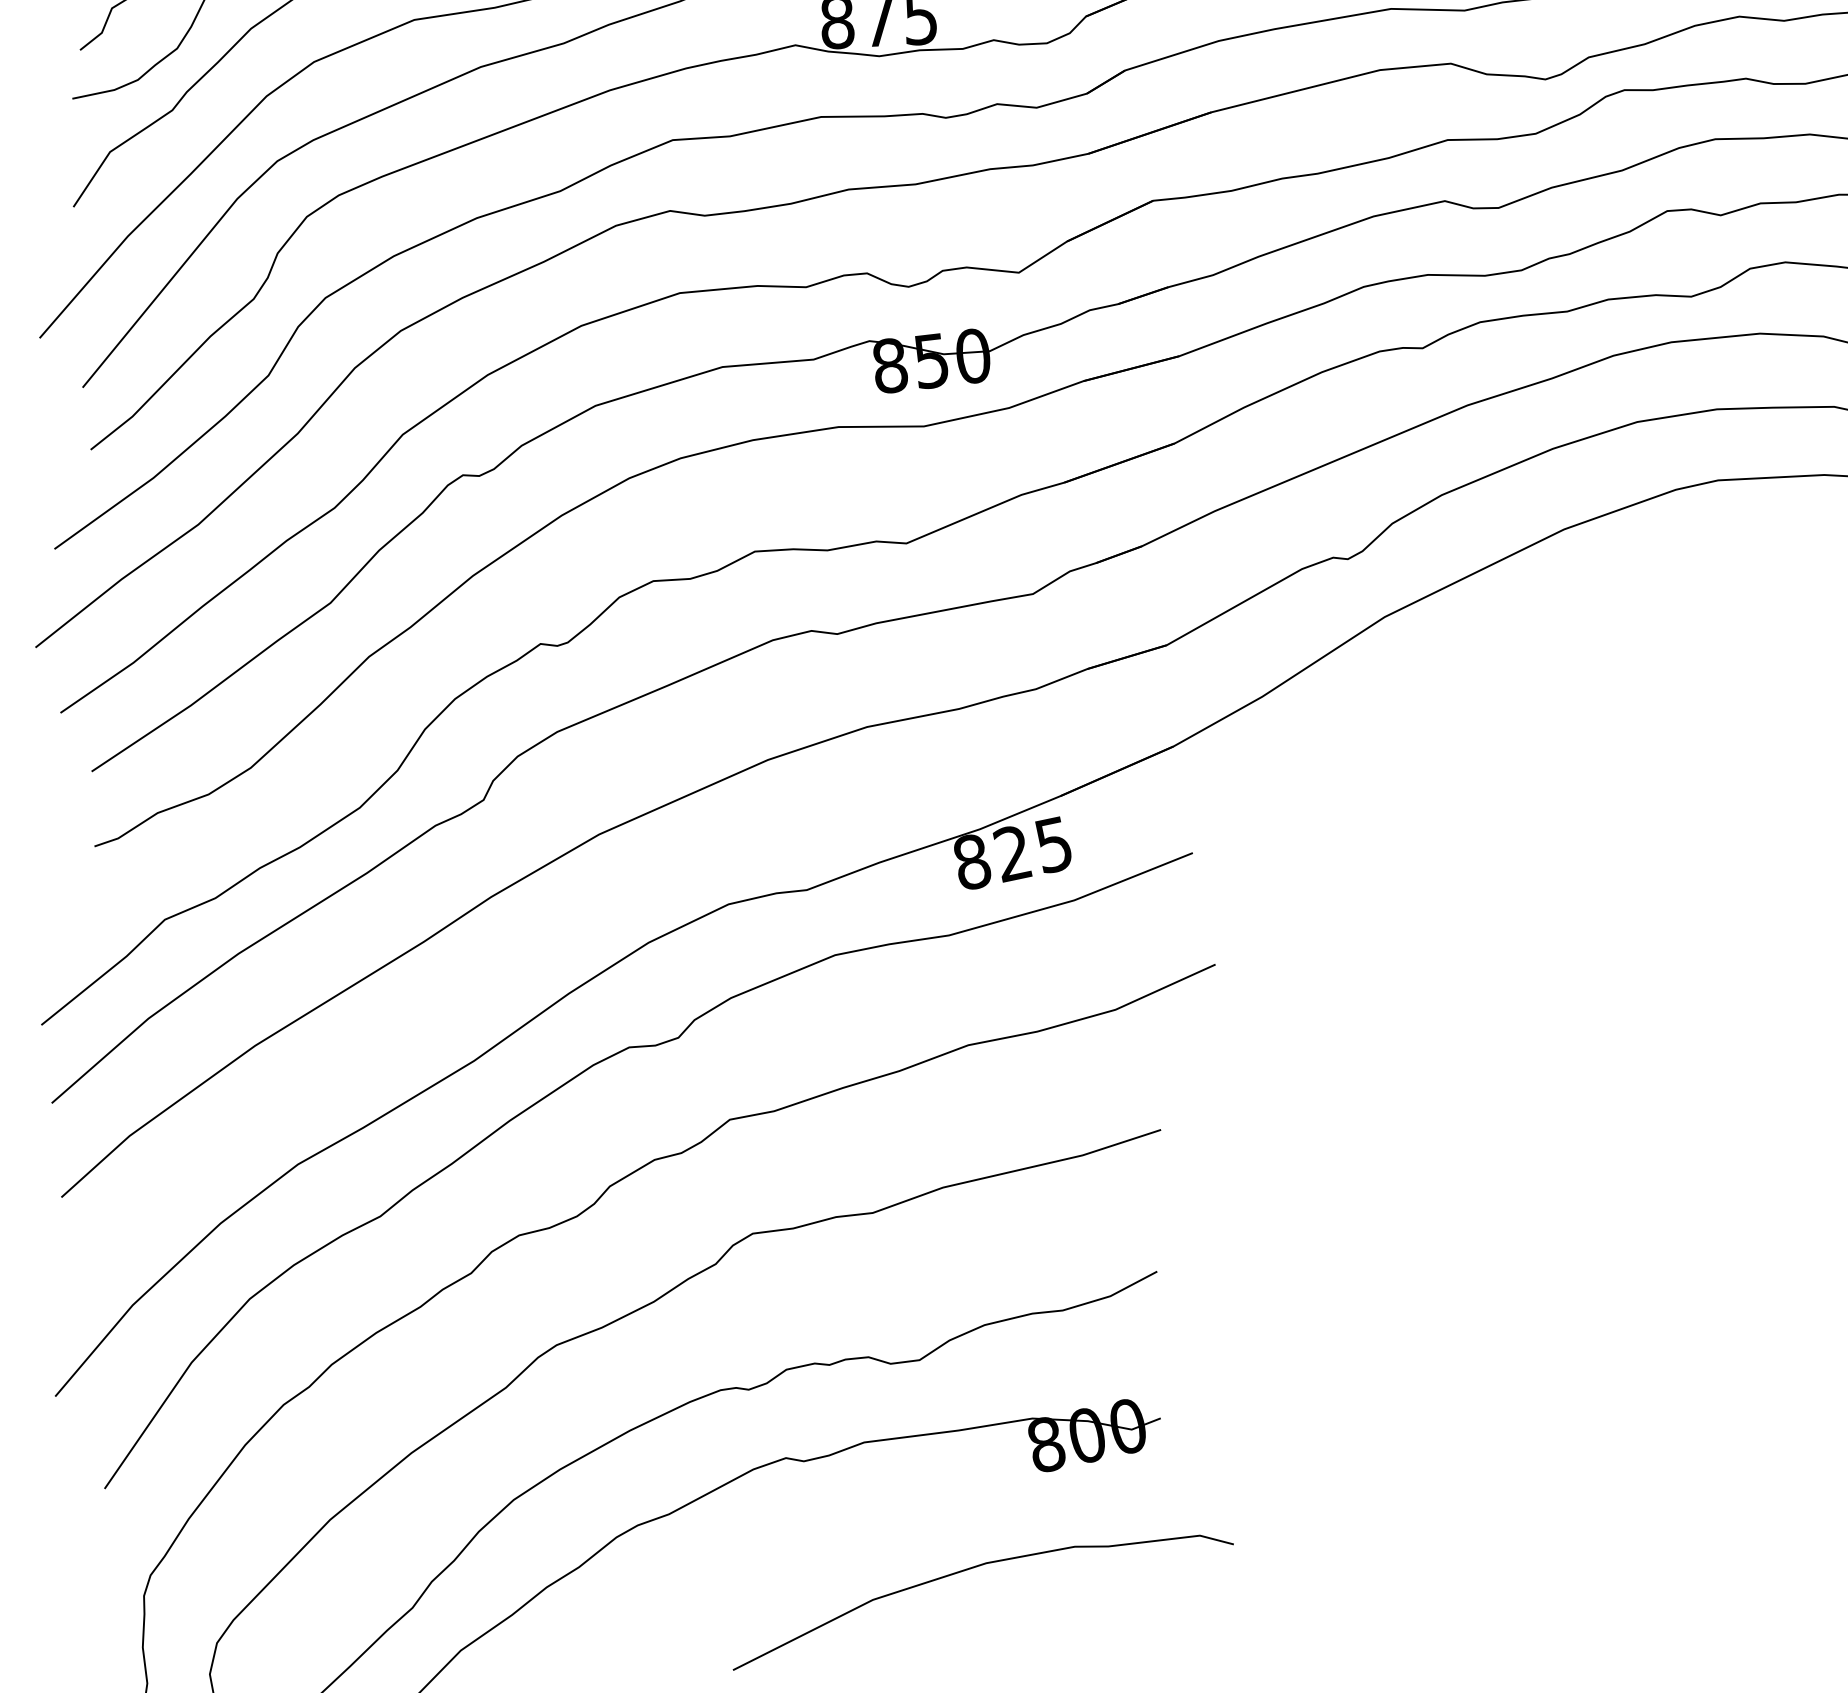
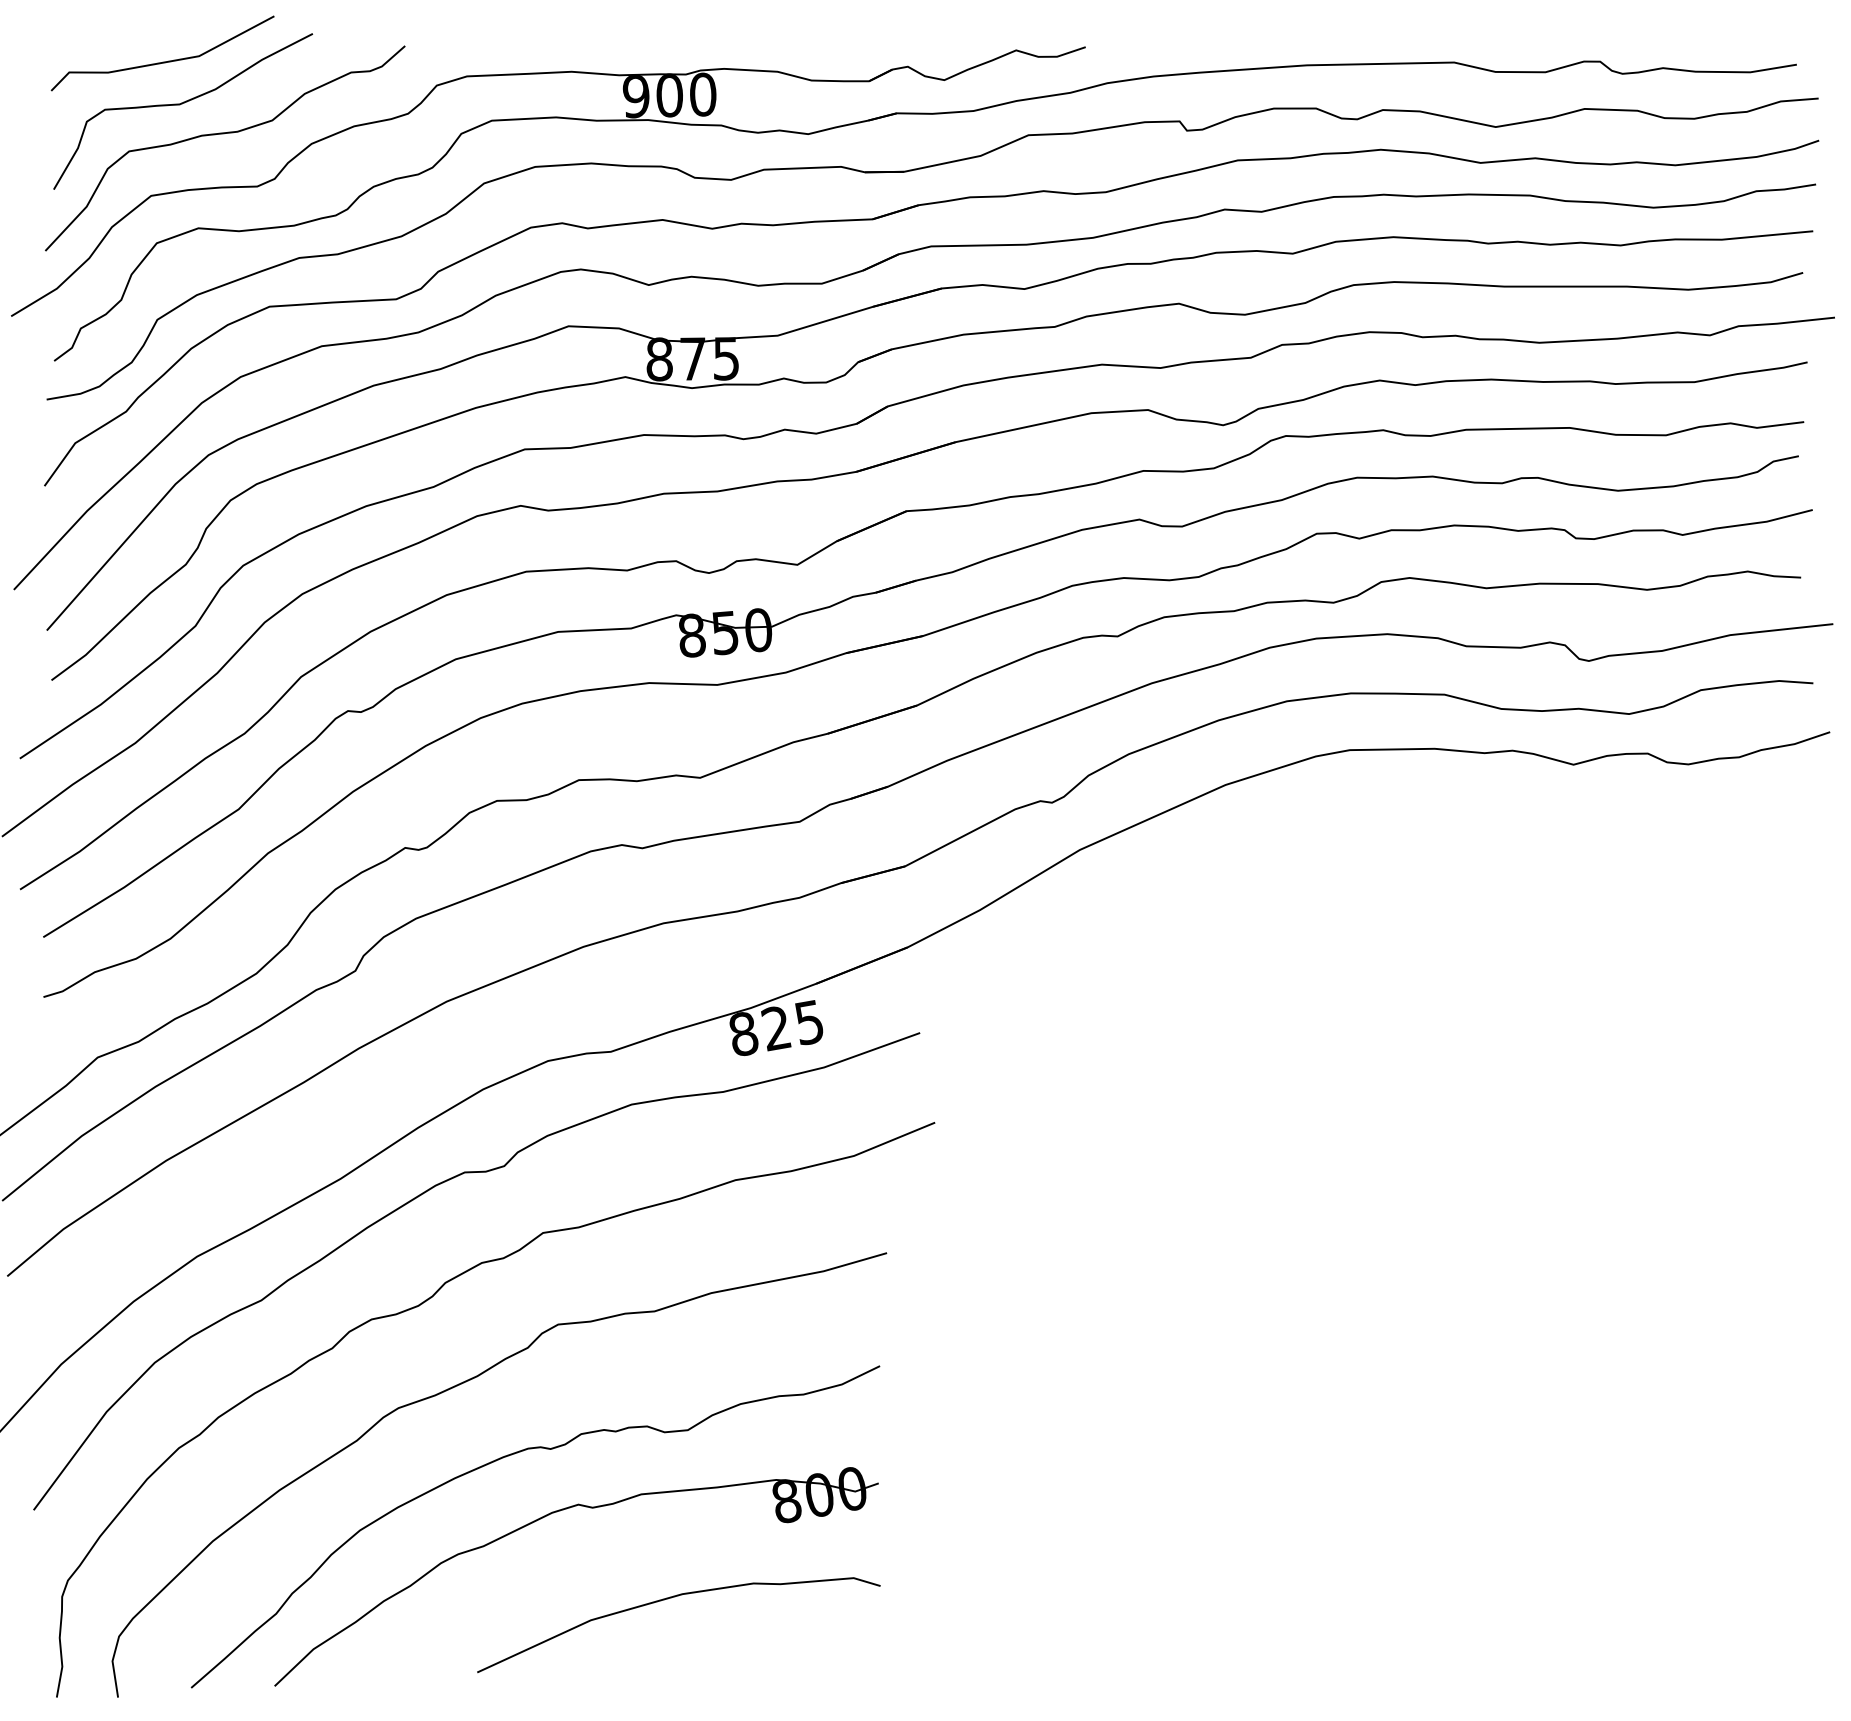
part: (969, 1570) -> (668, 1599), moved

